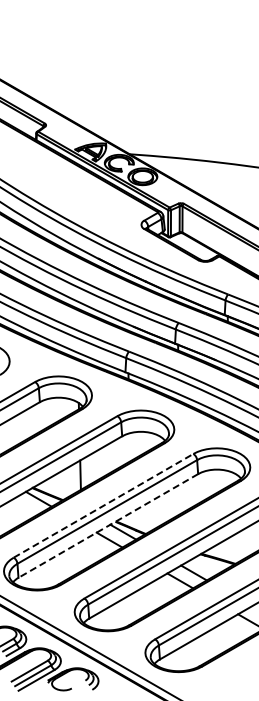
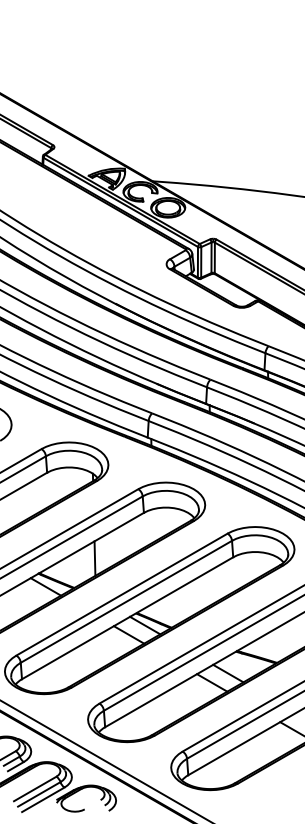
line: (103, 505) -> (121, 594), dashed -> solid
line: (108, 525) -> (127, 617), dashed -> solid

